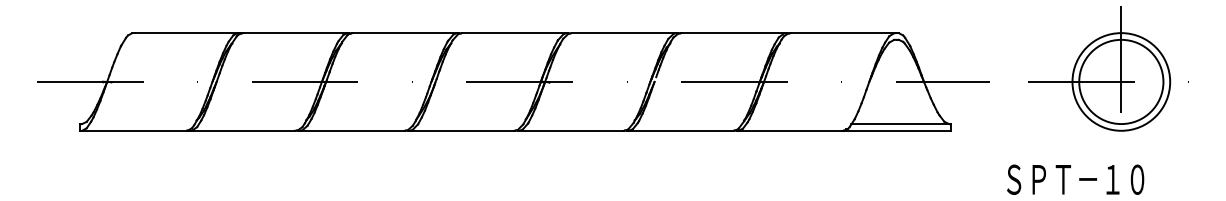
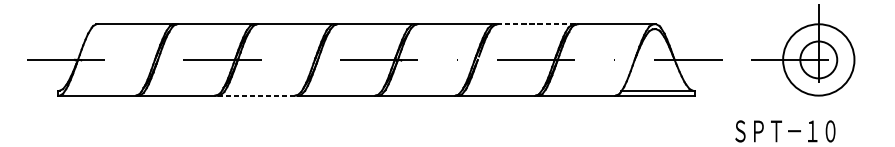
line: (734, 33) -> (536, 24), solid -> dashed
circle: (1121, 81) -> (818, 59), size x0.6
line: (351, 130) -> (256, 95), solid -> dashed

